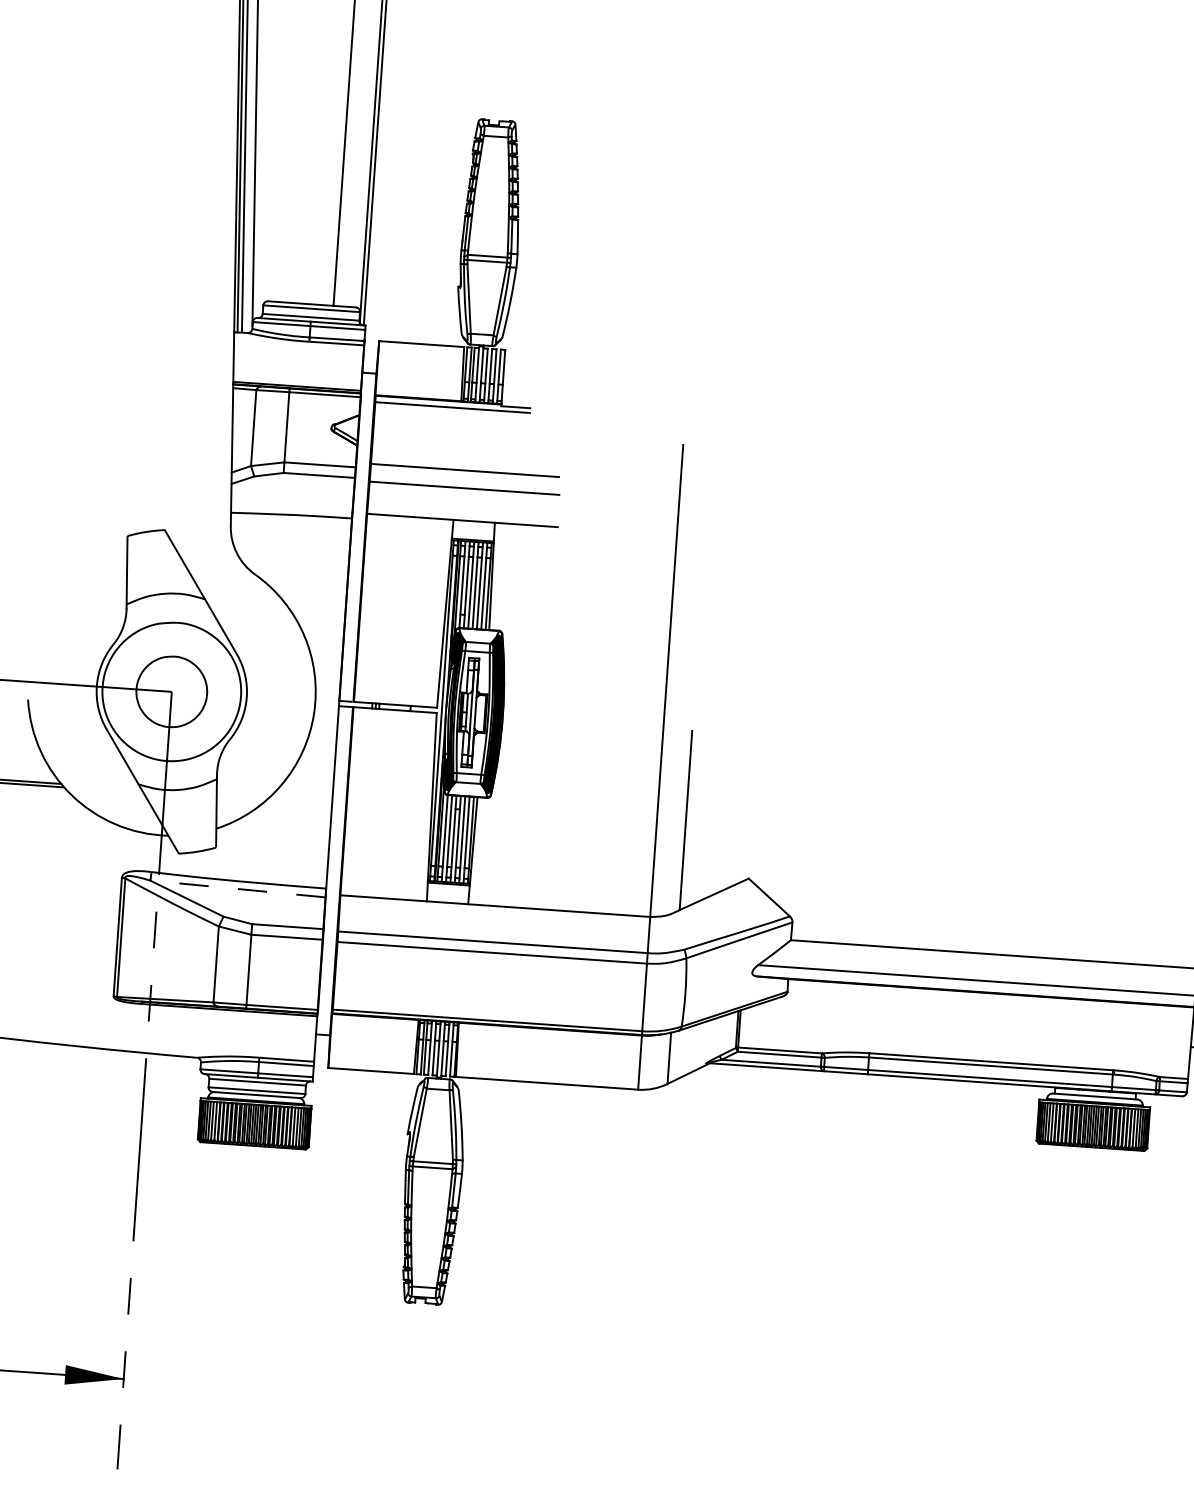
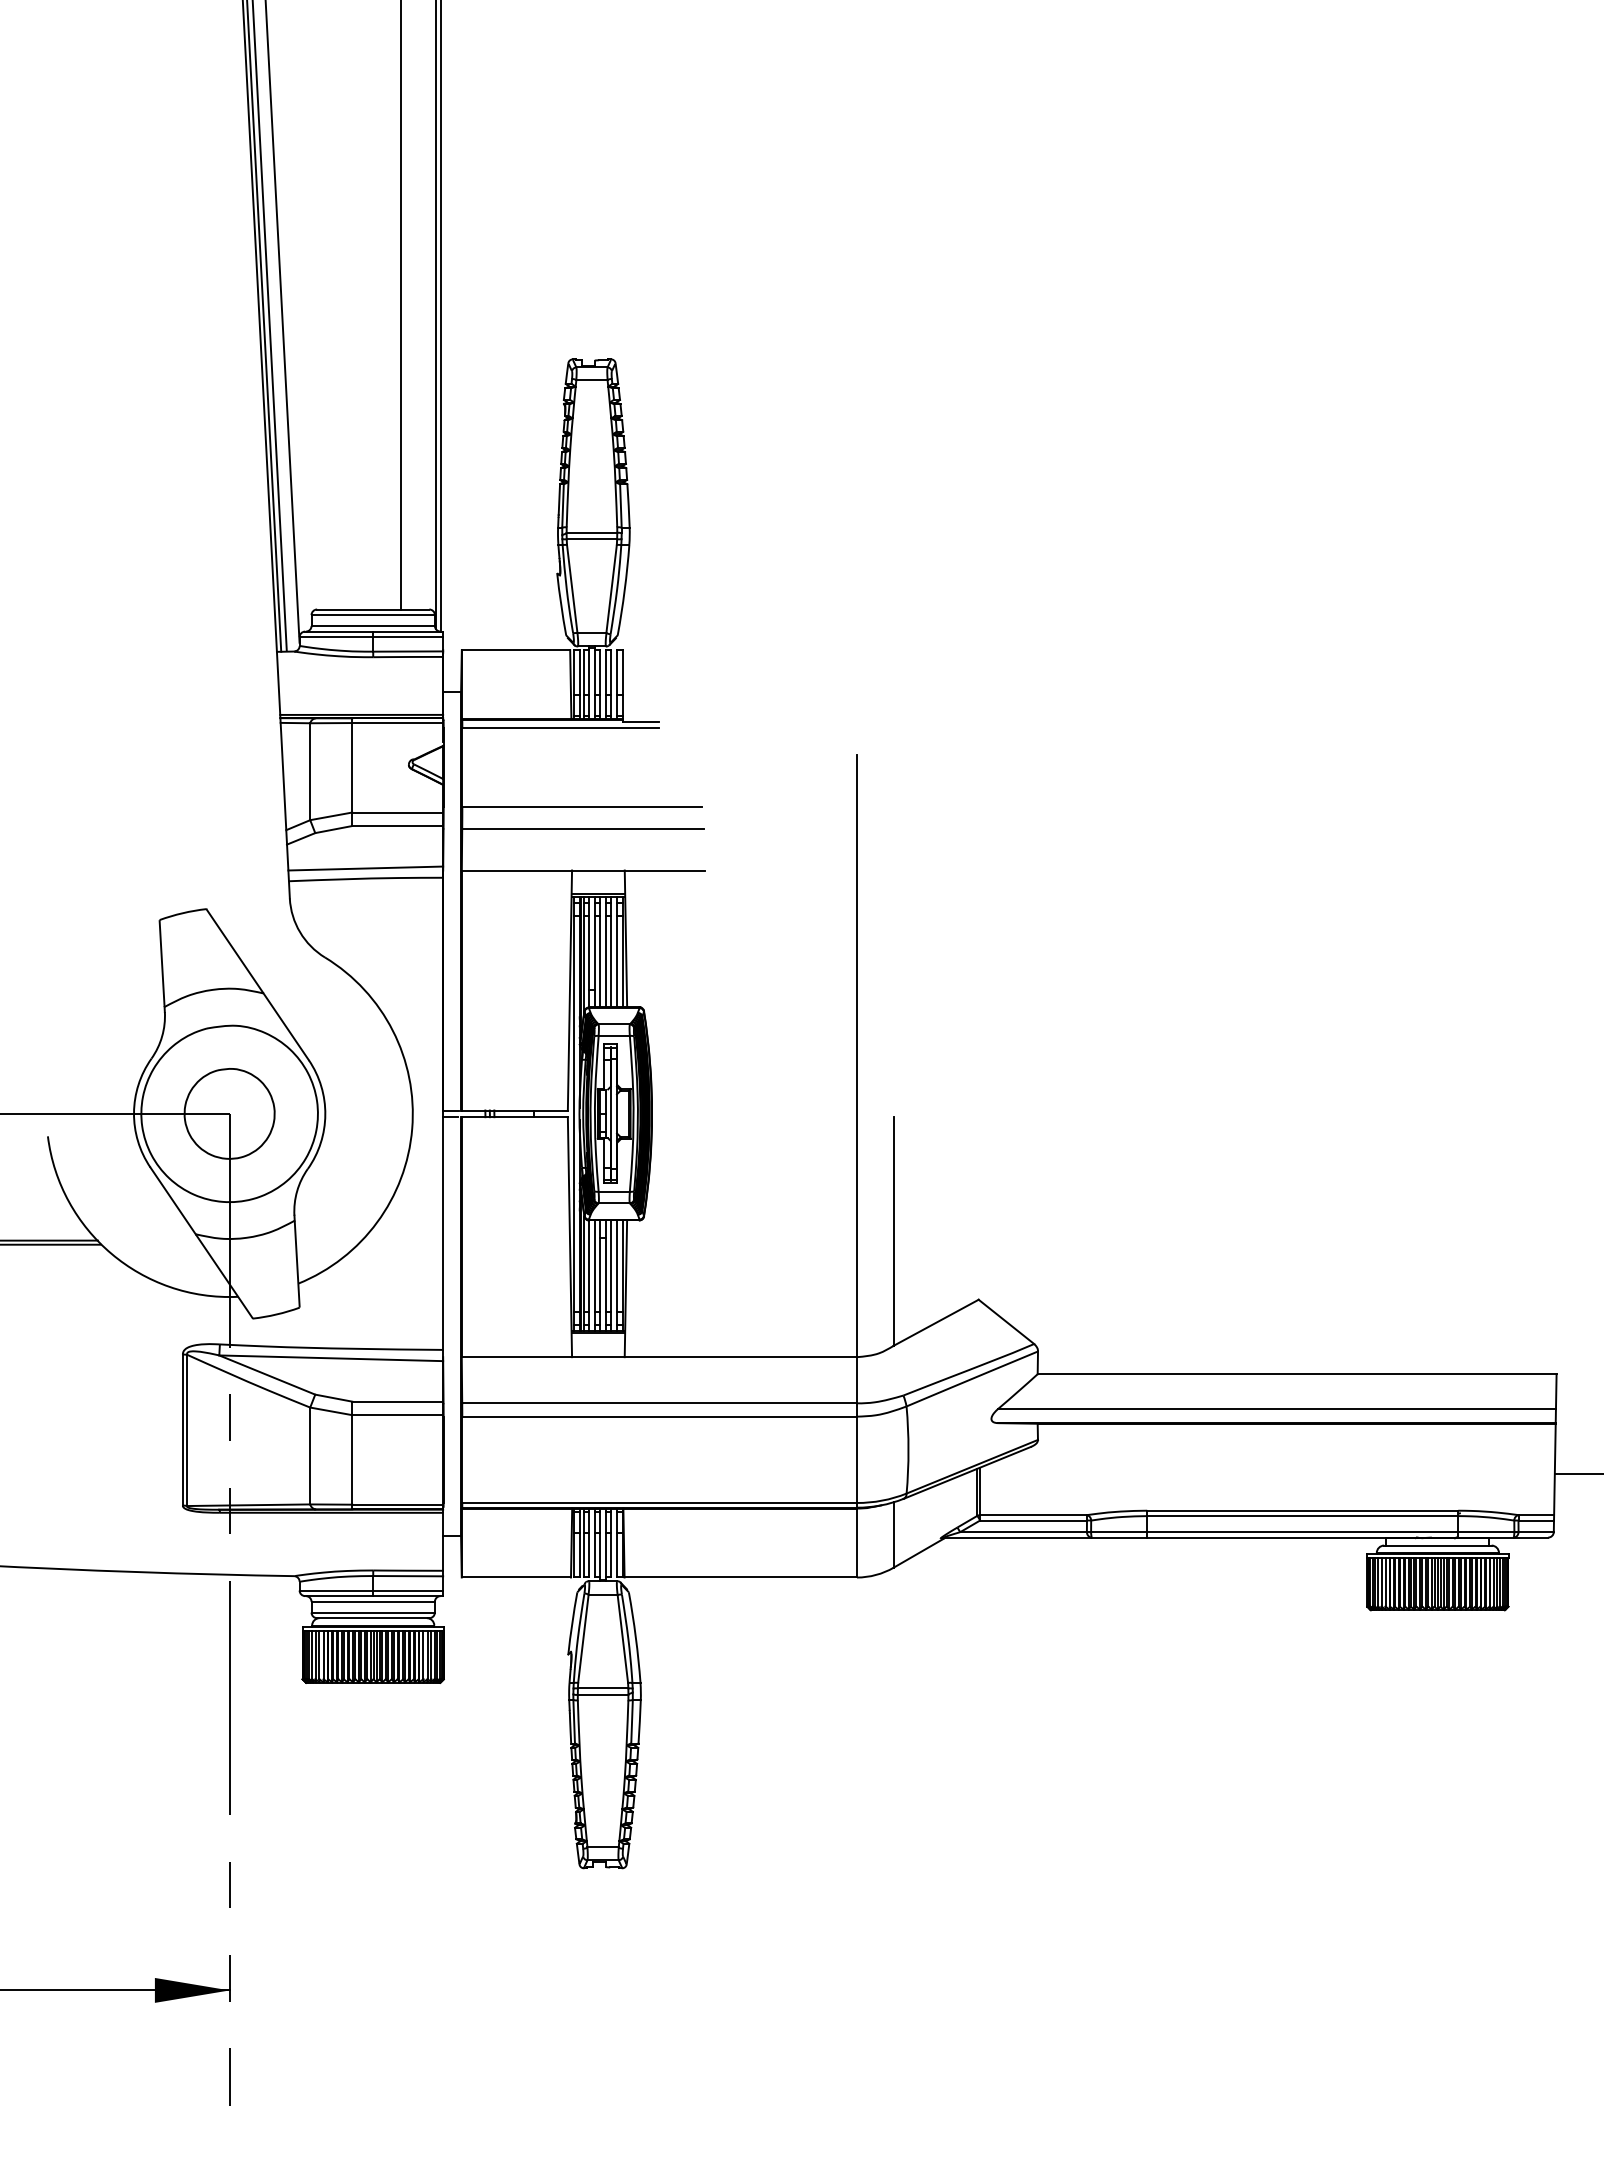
line: (291, 506) -> (365, 868), added
line: (238, 889) -> (331, 1358), dashed -> solid

